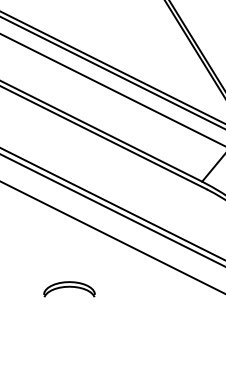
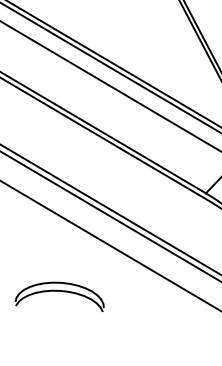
part: (69, 289) -> (60, 295), size x1.67

